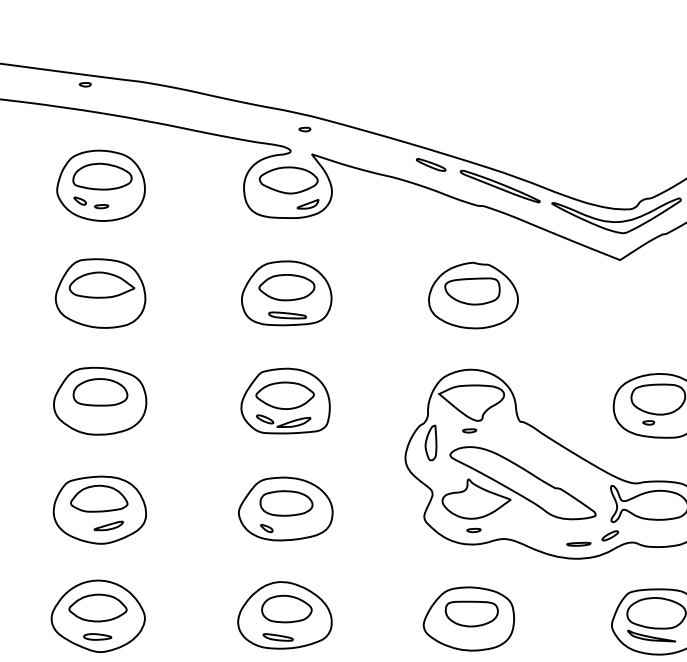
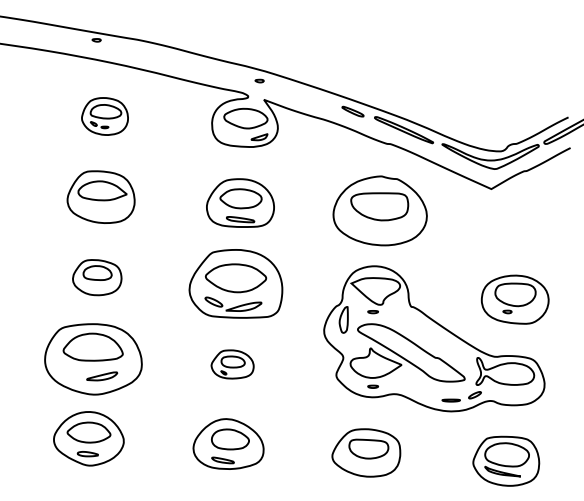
part: (100, 185) -> (104, 116), size x0.7
part: (473, 295) -> (380, 210), size x1.4
part: (98, 400) -> (96, 277), size x0.7
part: (285, 400) -> (236, 283), size x1.4
part: (285, 508) -> (232, 364), size x0.6
part: (99, 510) -> (93, 359), size x1.4

